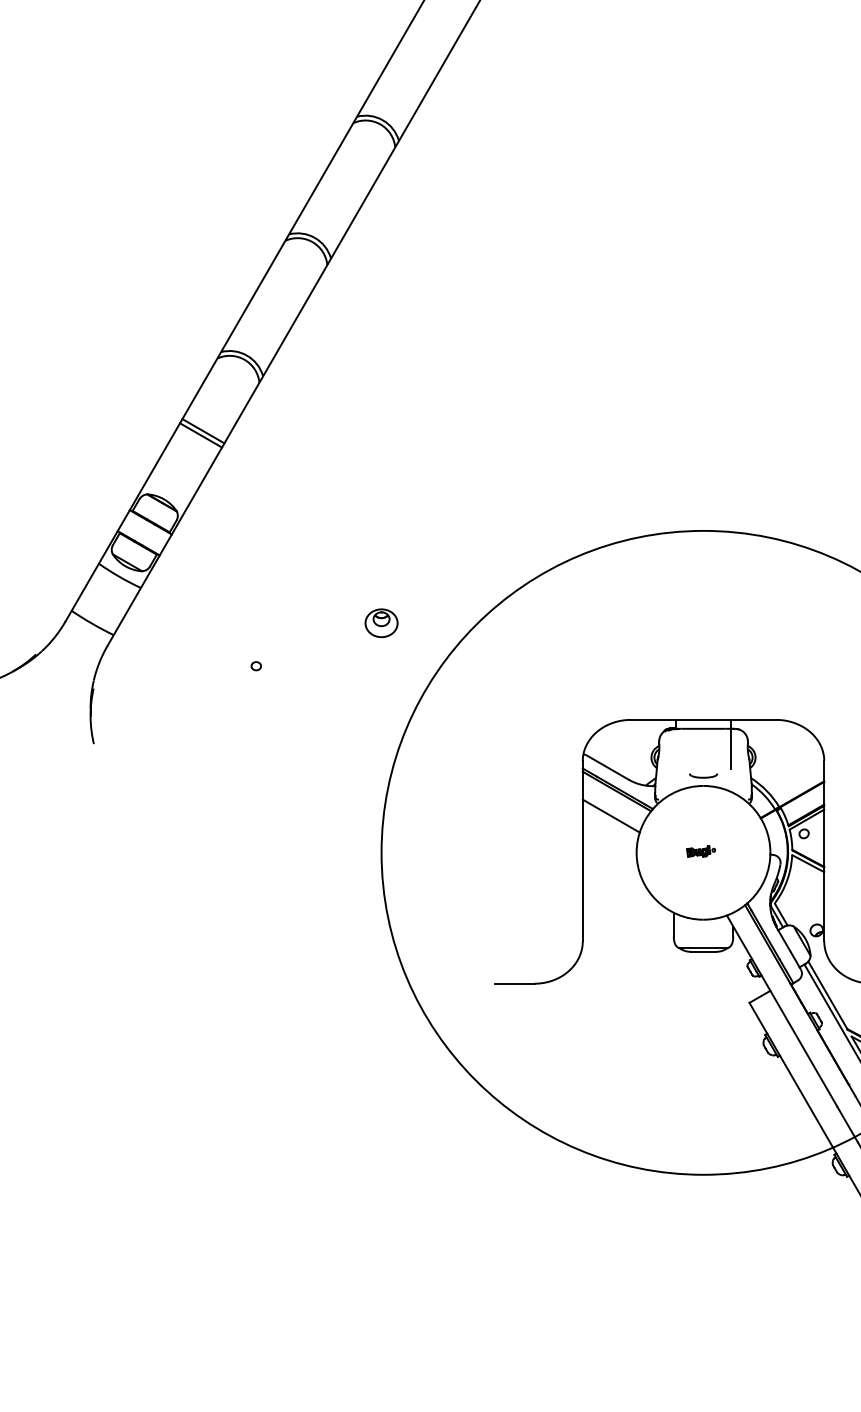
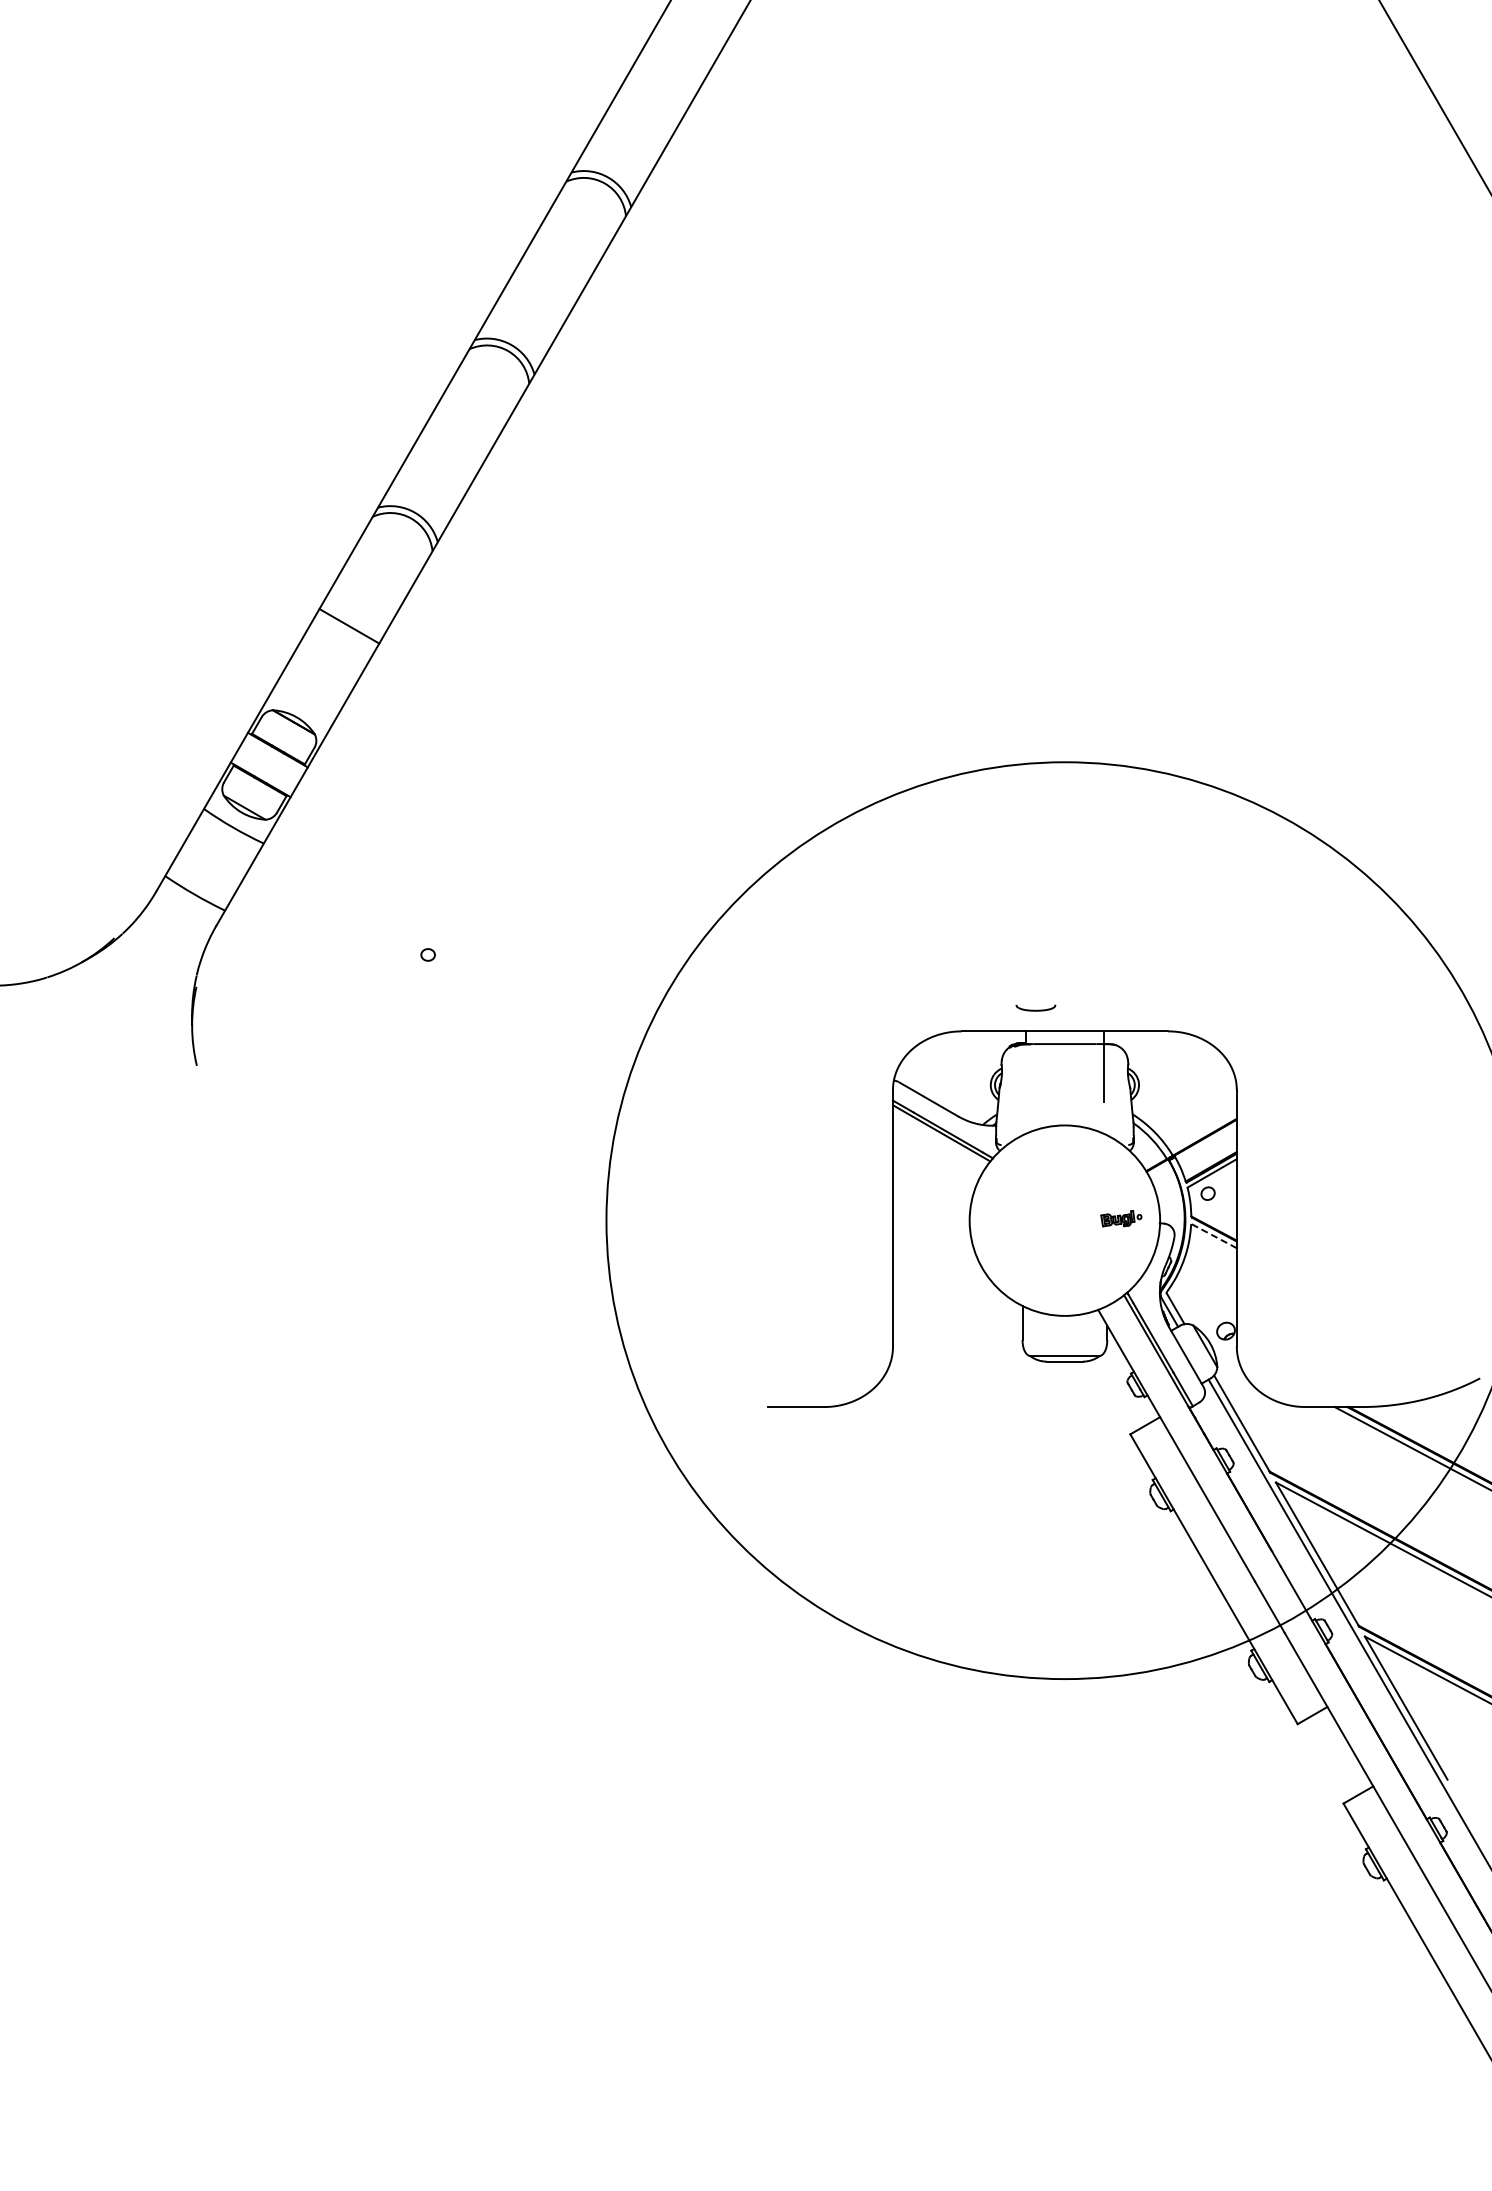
line: (203, 431) -> (352, 620), removed
part: (381, 623) -> (606, 893), removed
part: (703, 775) -> (1035, 1007), moved
line: (611, 815) -> (933, 1167), removed
part: (701, 851) -> (1121, 1218), moved
line: (808, 863) -> (1214, 1236), solid -> dashed

